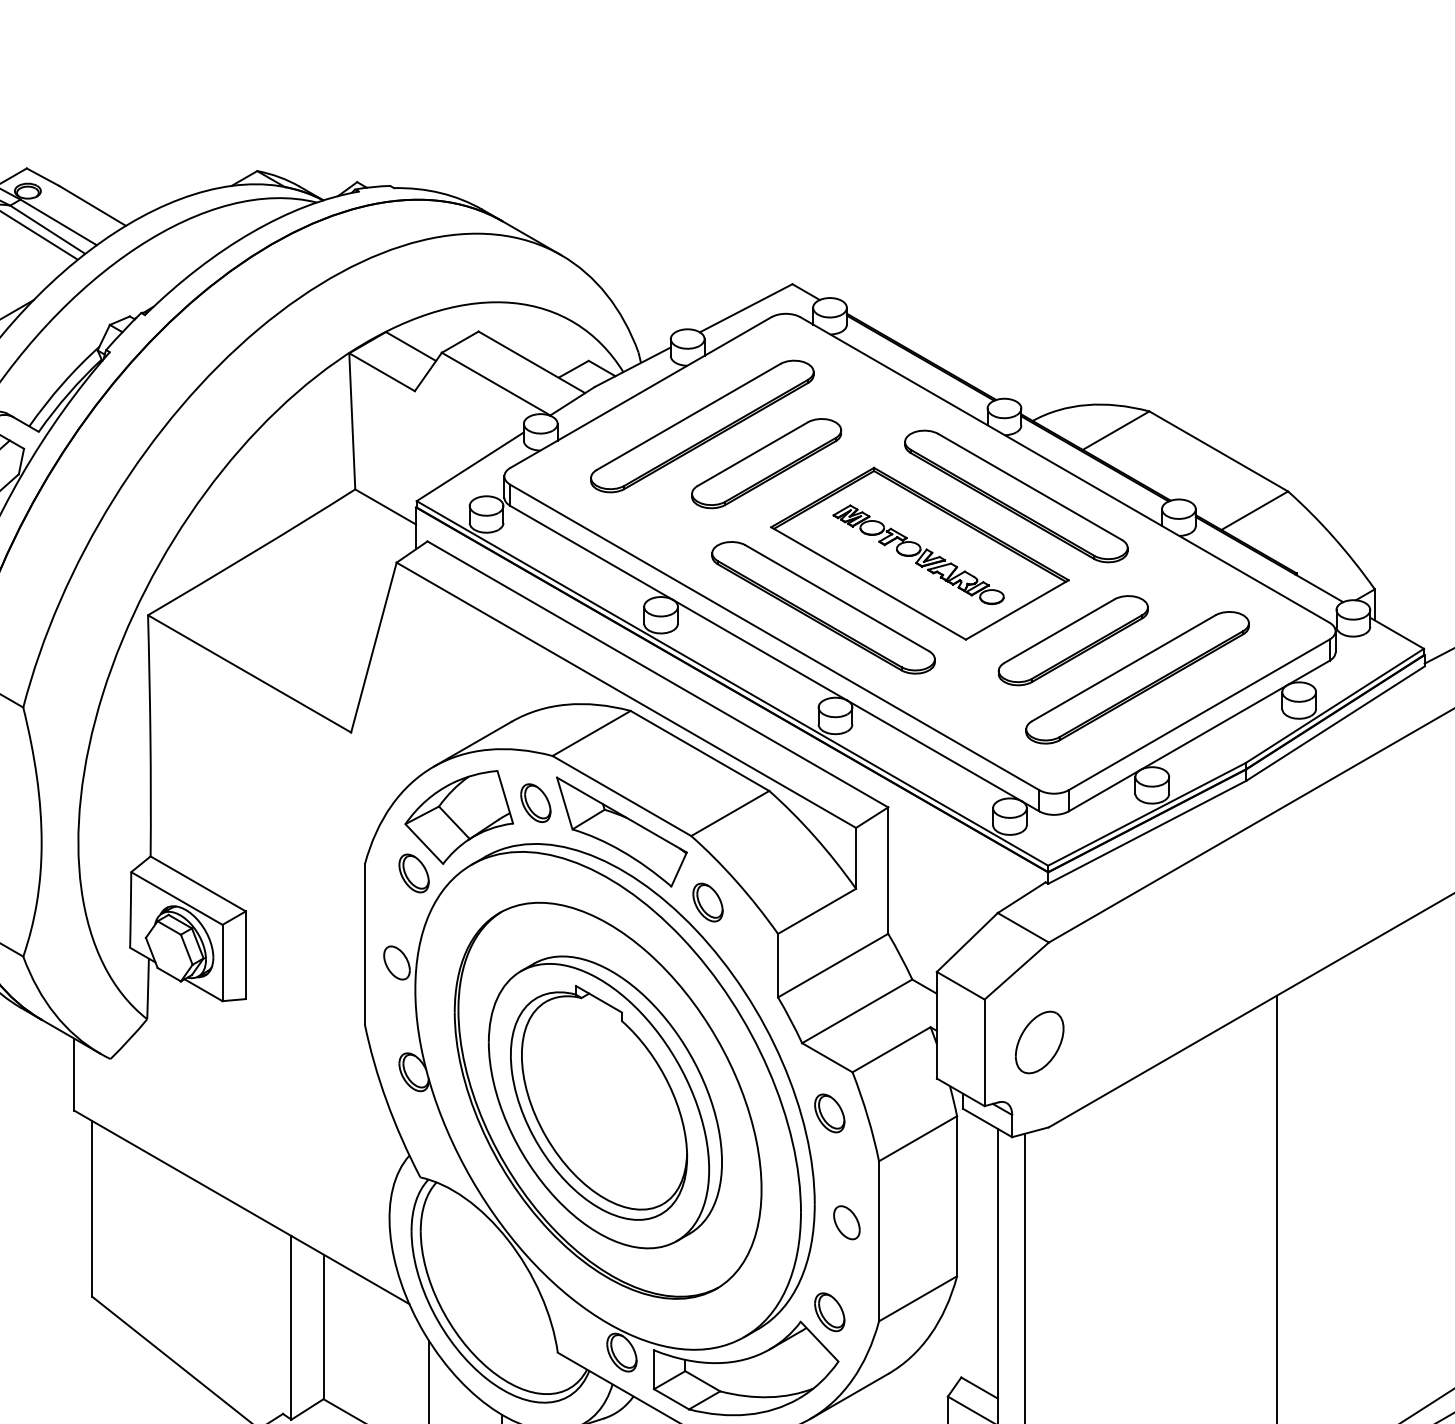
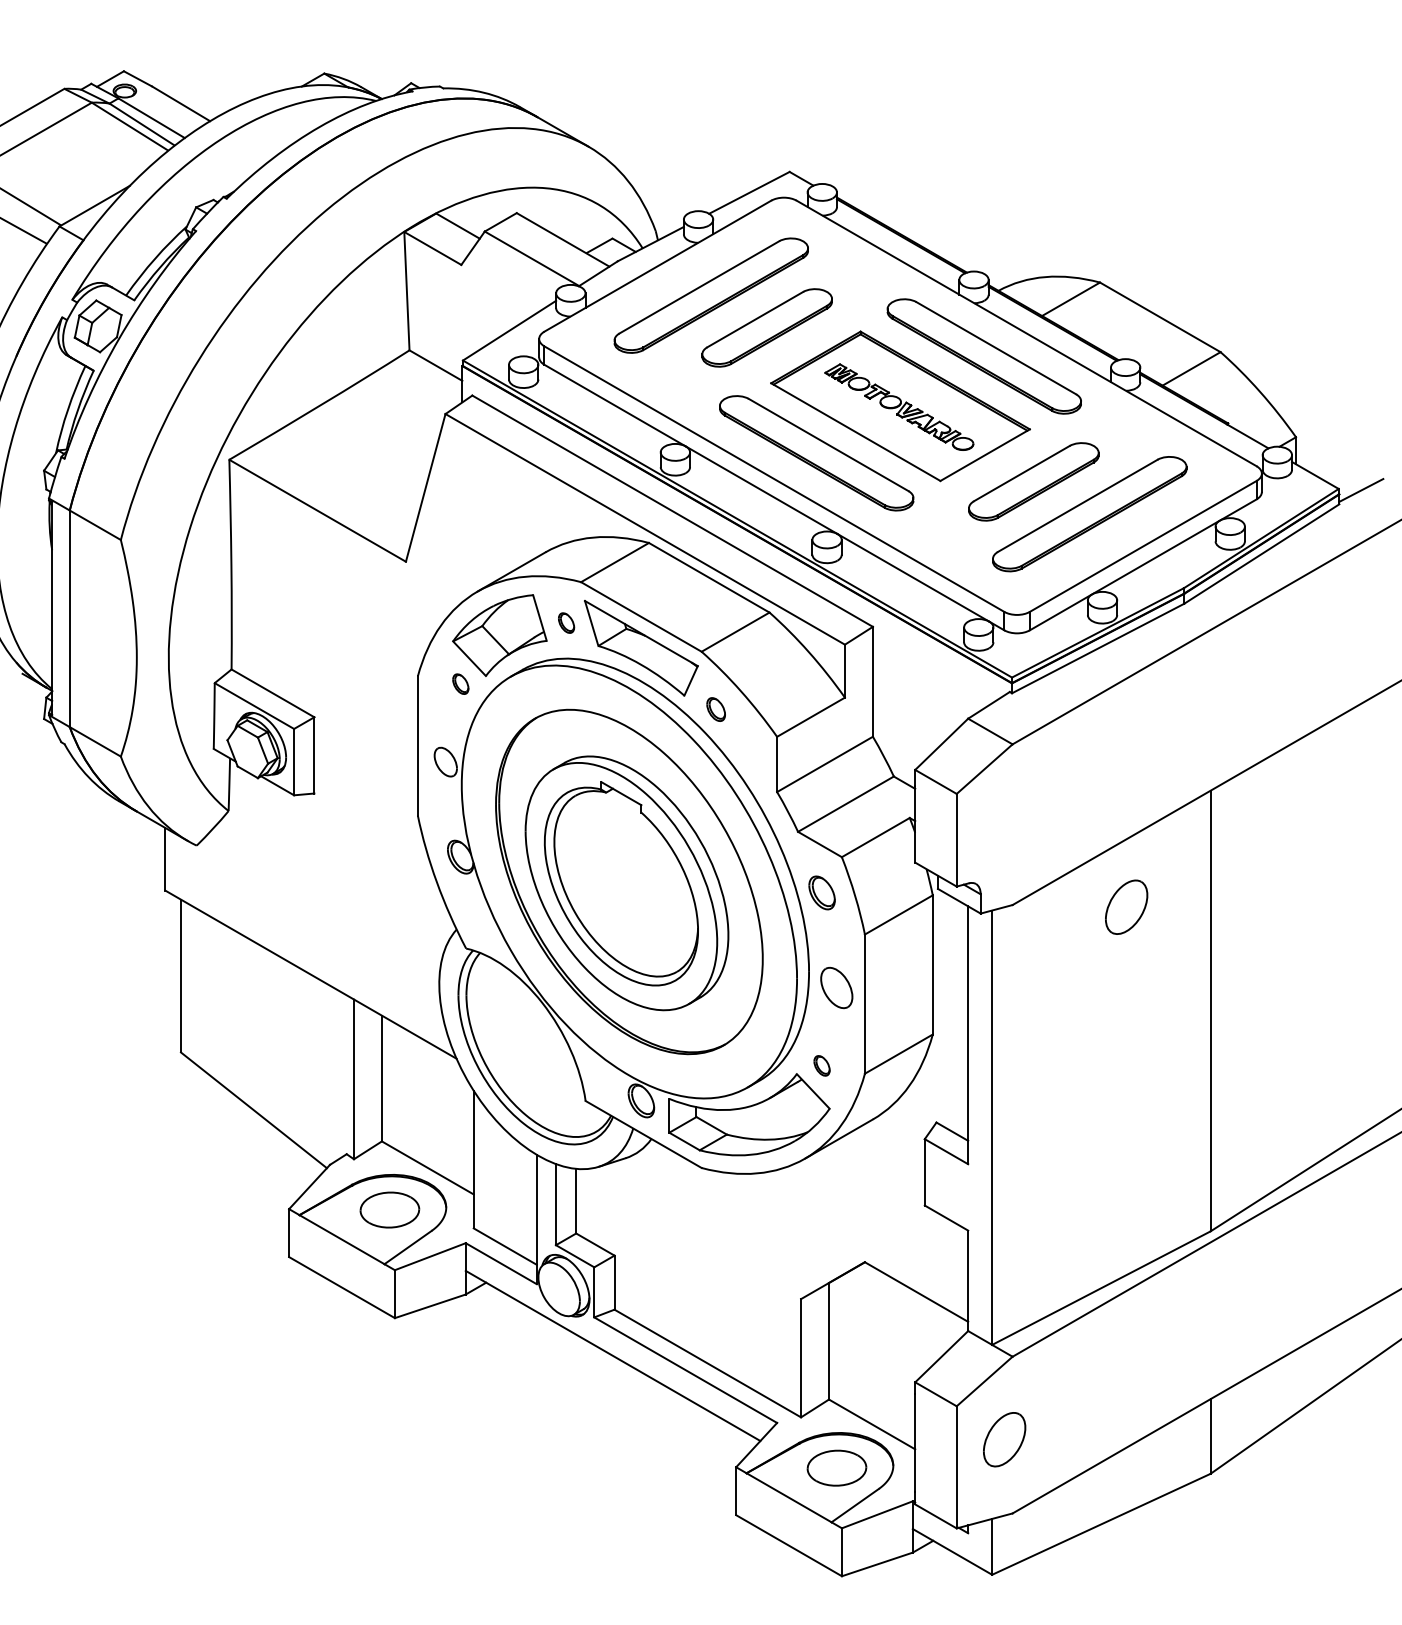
part: (535, 802) -> (566, 622), size x0.6
part: (413, 872) -> (460, 683), size x0.6
part: (707, 902) -> (715, 709), size x0.7
part: (1039, 1041) -> (1126, 906), moved
part: (847, 1222) -> (837, 987), size x1.4
part: (829, 1311) -> (821, 1065), size x0.6

